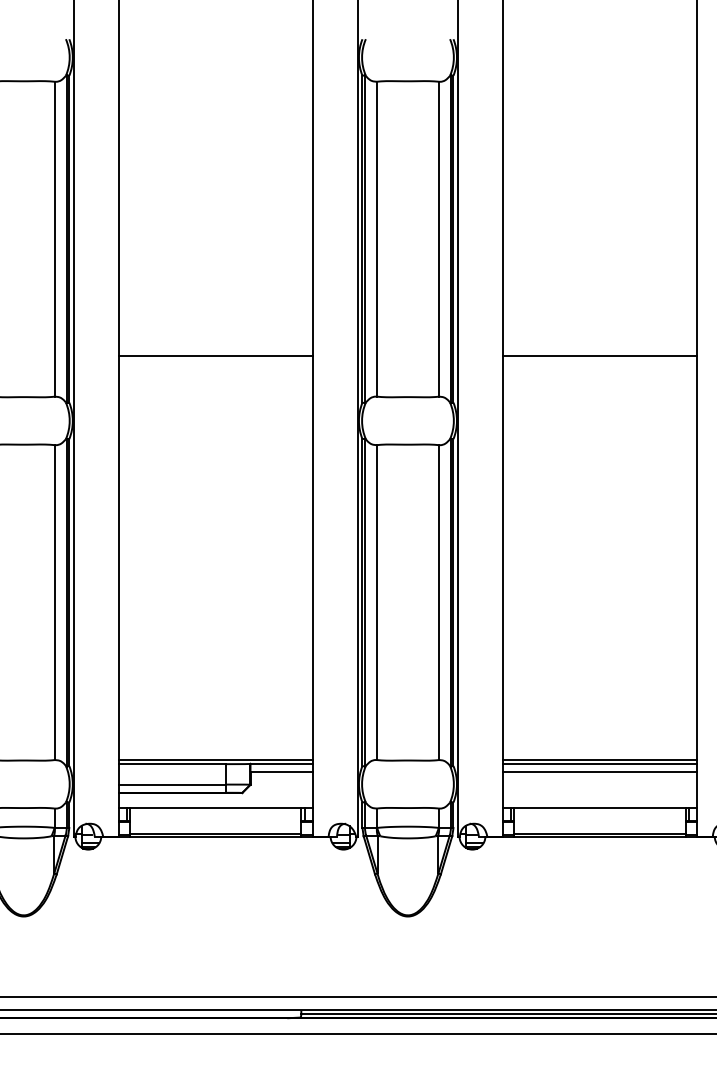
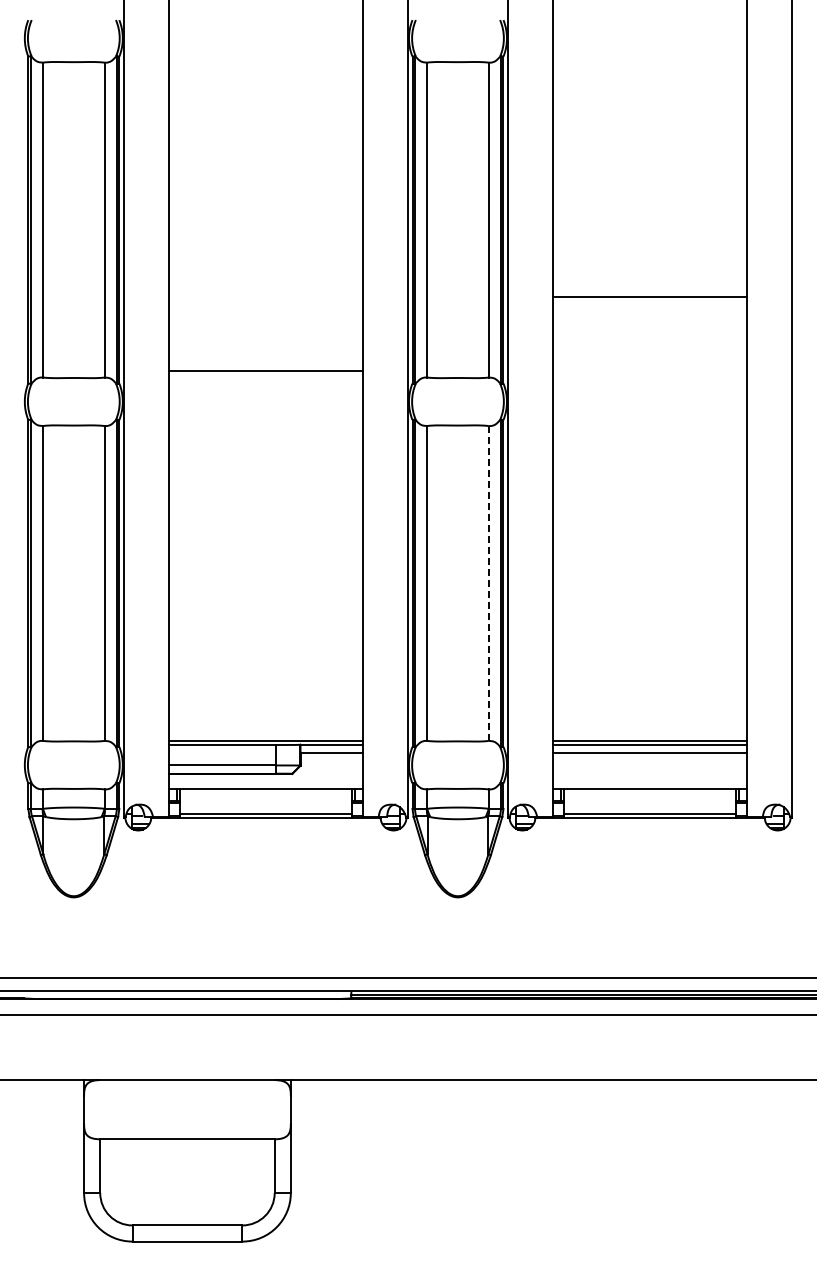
line: (215, 356) -> (265, 371), moved
line: (599, 356) -> (649, 297), moved
line: (438, 602) -> (488, 583), solid -> dashed

